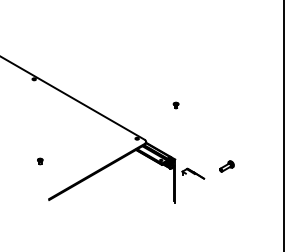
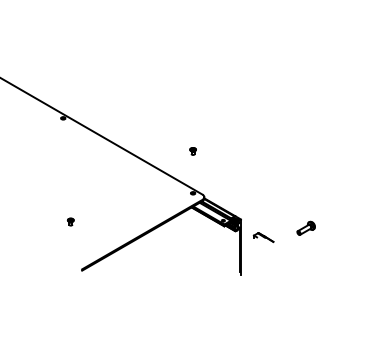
part: (175, 105) -> (192, 151), moved
part: (193, 173) -> (263, 237), size x0.71

